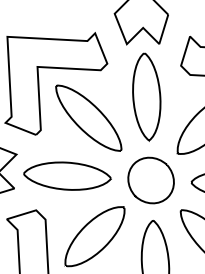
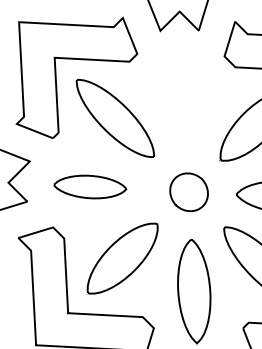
part: (146, 97) -> (183, 93), removed
part: (67, 175) -> (90, 186), size x0.7
part: (150, 180) -> (188, 192), size x0.7

